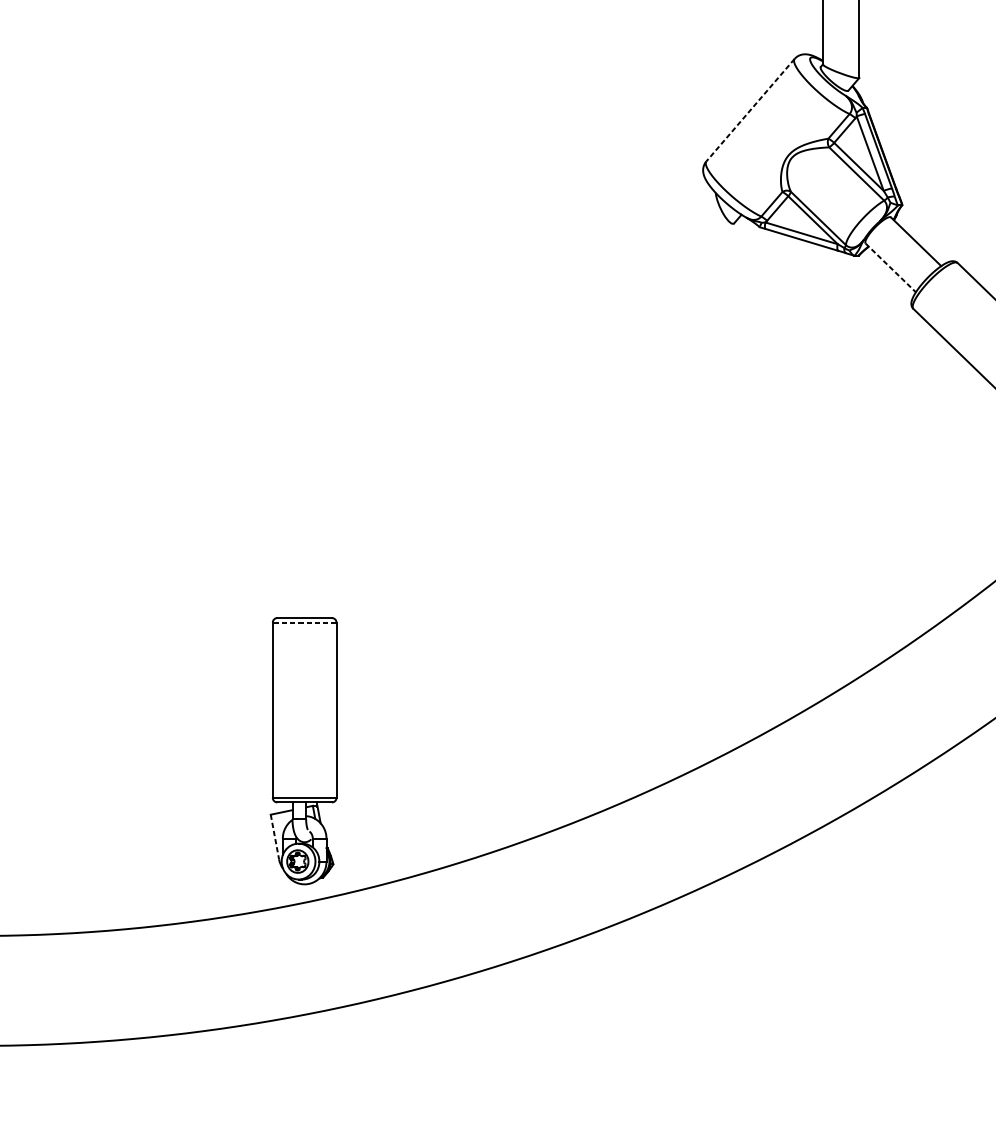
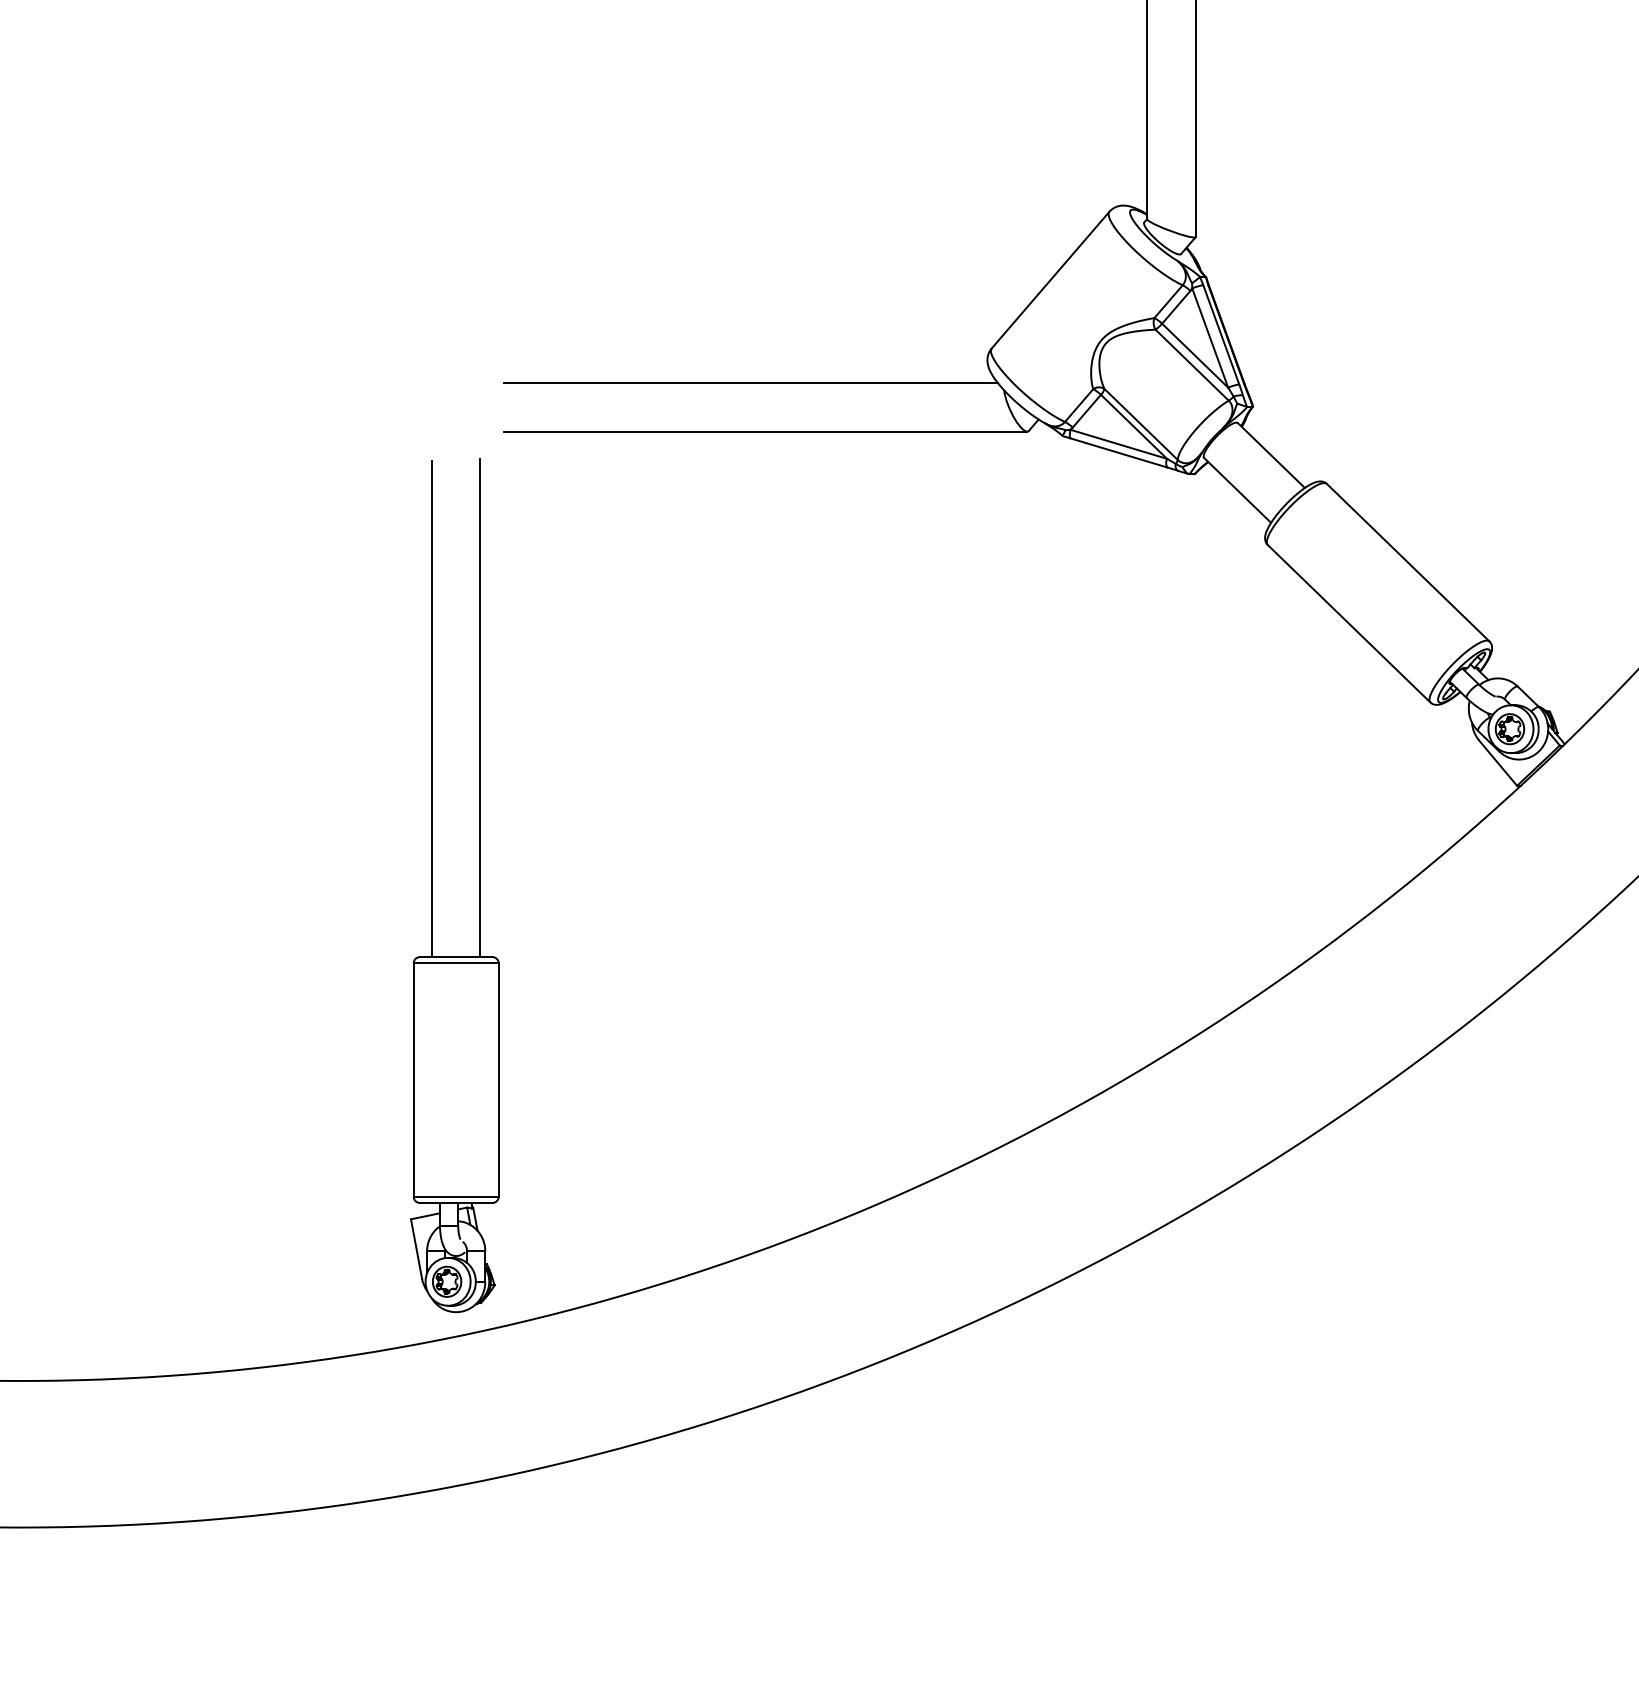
line: (750, 110) -> (1050, 280), dashed -> solid
line: (525, 187) -> (750, 383), added
line: (536, 223) -> (765, 431), added
line: (890, 268) -> (1237, 490), dashed -> solid
line: (322, 430) -> (480, 707), added
line: (286, 431) -> (431, 708), added
line: (304, 622) -> (455, 963), dashed -> solid
line: (274, 837) -> (416, 1249), dashed -> solid

